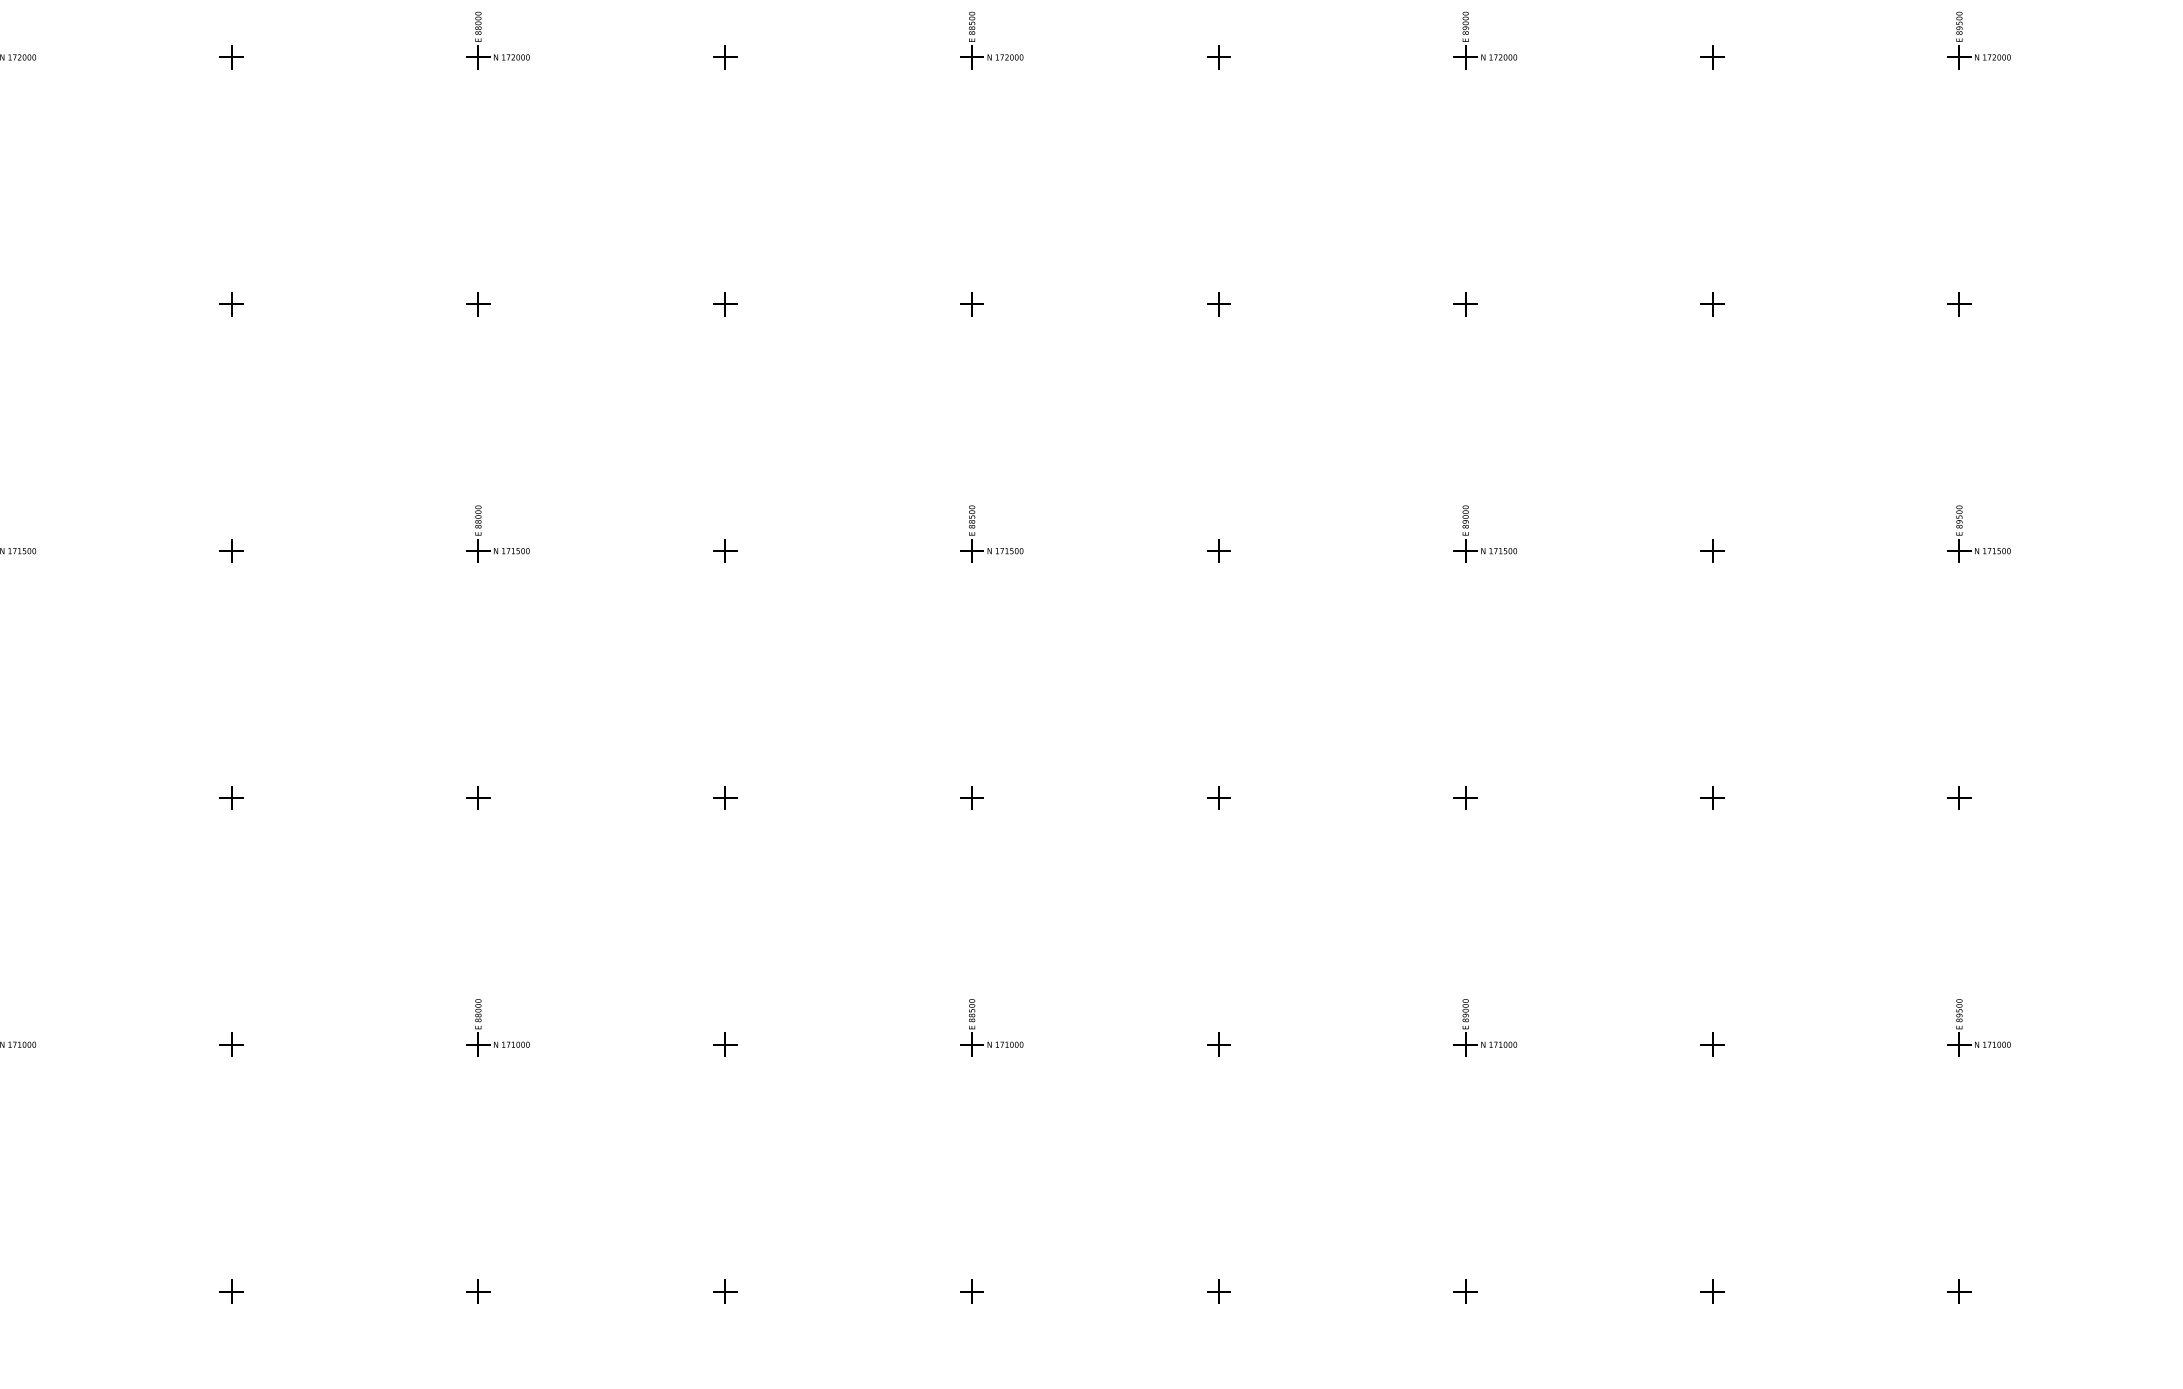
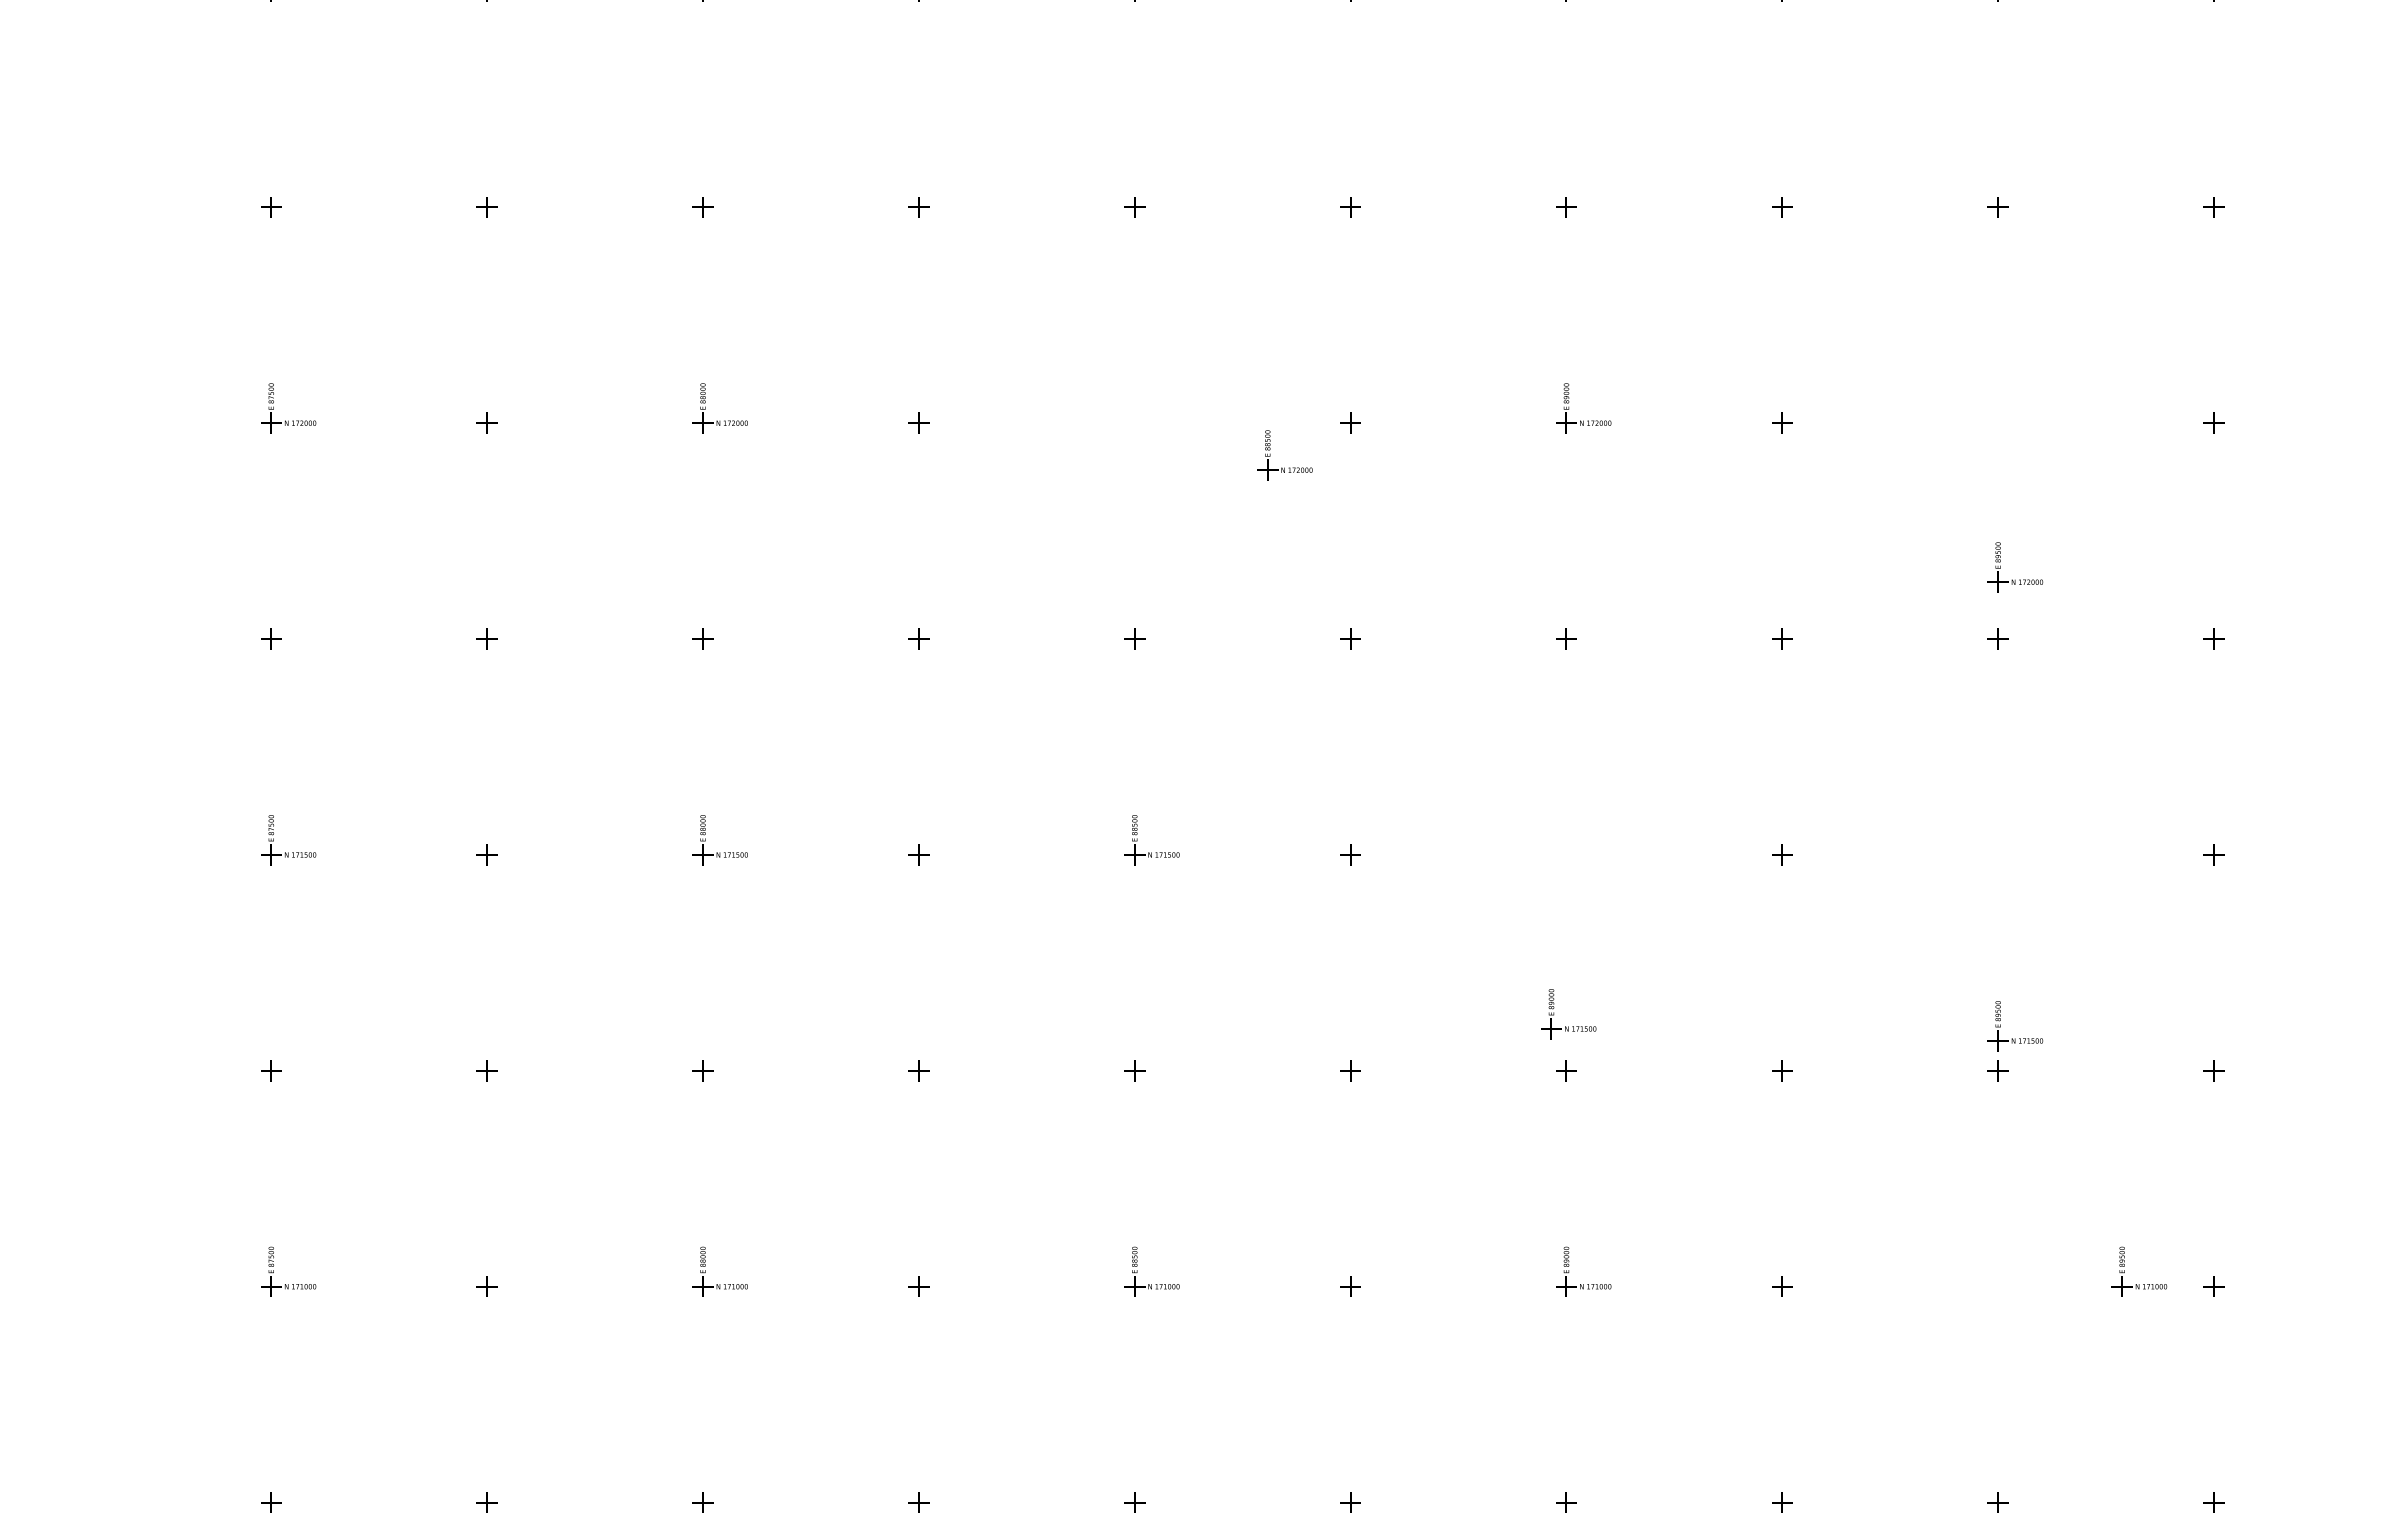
part: (991, 54) -> (1284, 467), moved
part: (1979, 54) -> (2015, 579), moved
part: (1485, 548) -> (1568, 1026), moved
part: (1979, 548) -> (2015, 1038), moved
part: (1979, 1042) -> (2139, 1284), moved

